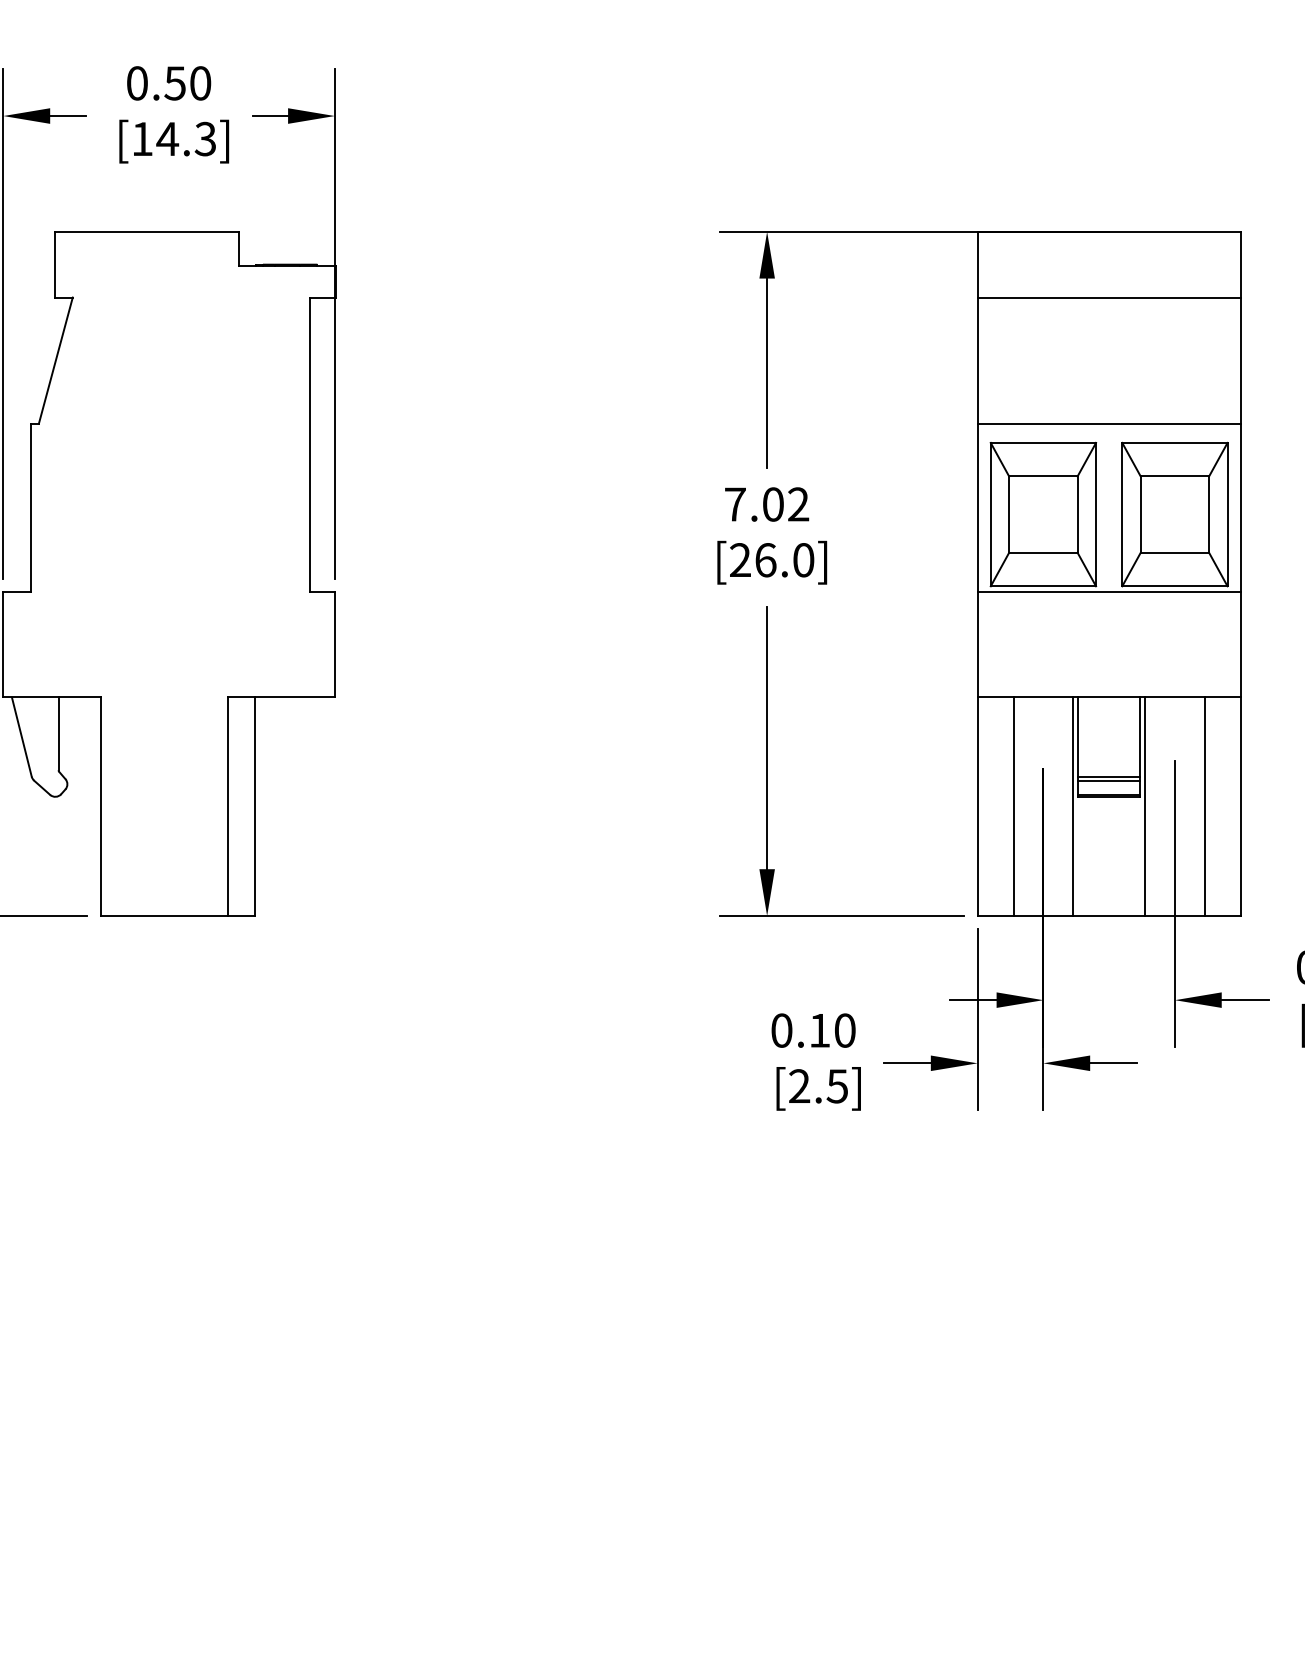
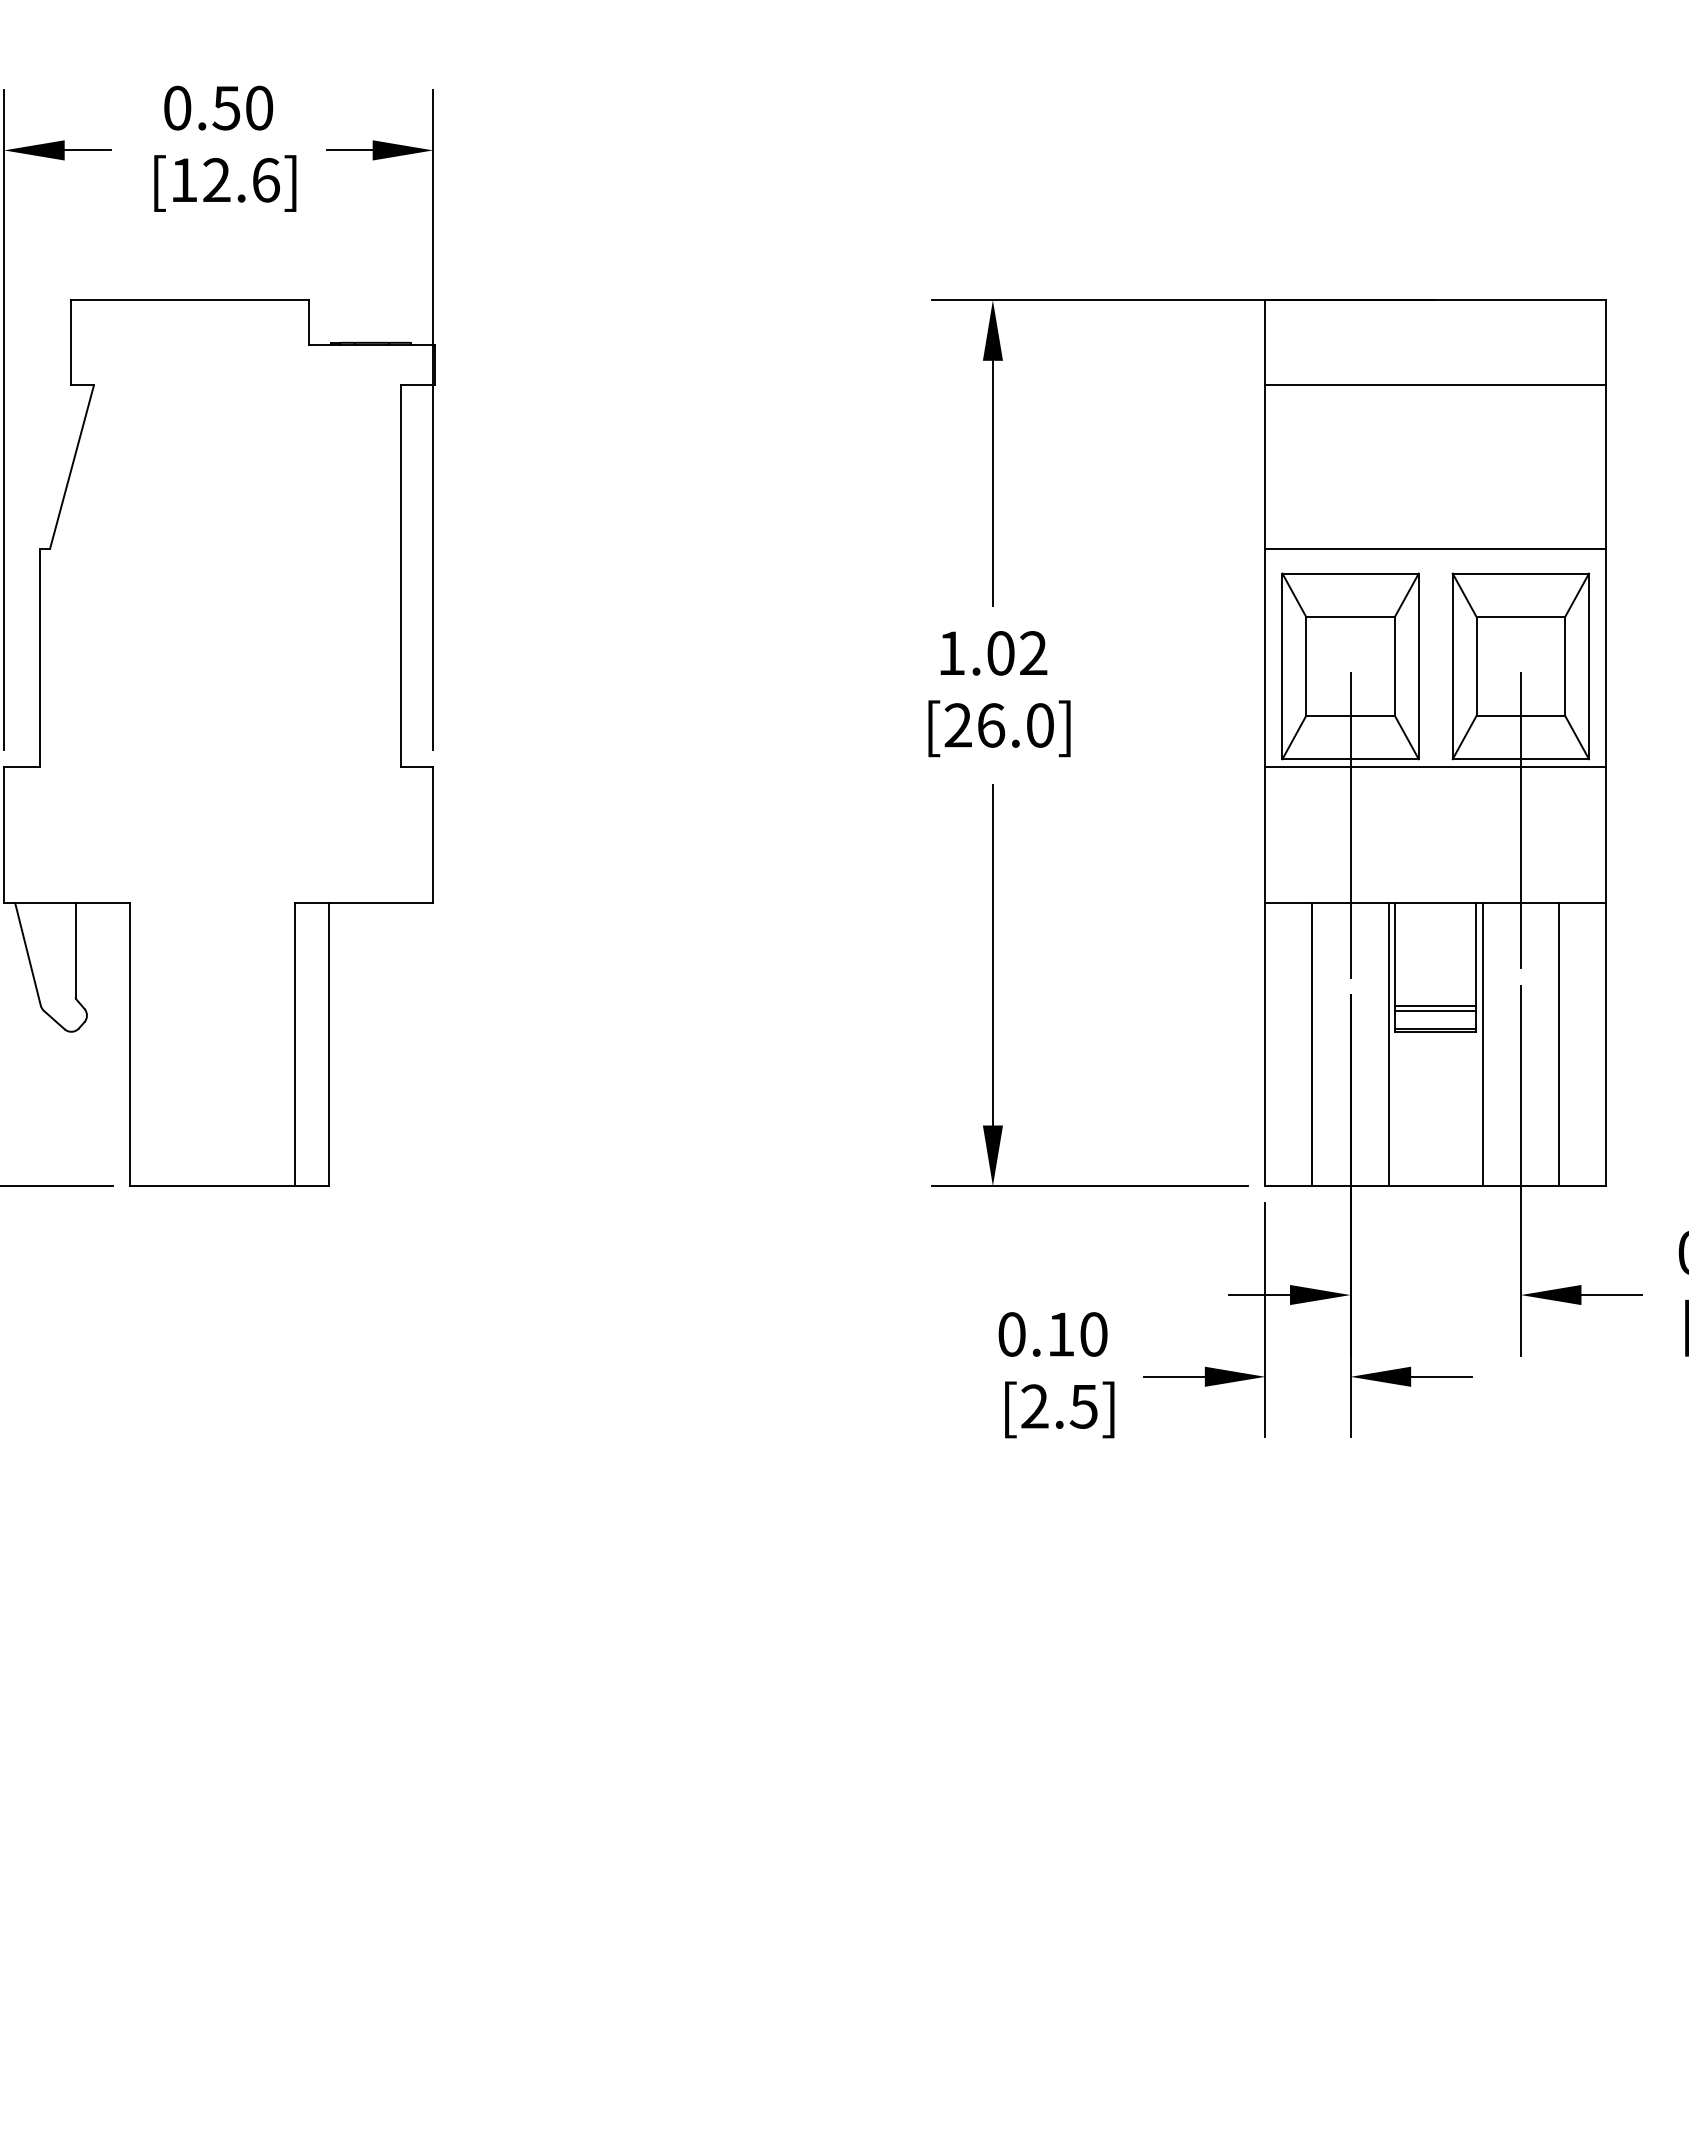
text: (185, 139) -> (240, 180), [14.3] -> [12.6]
text: (735, 503) -> (951, 652), 7.02 -> 1.02
line: (1174, 633) -> (1520, 820), added
line: (1043, 636) -> (1350, 824), added

